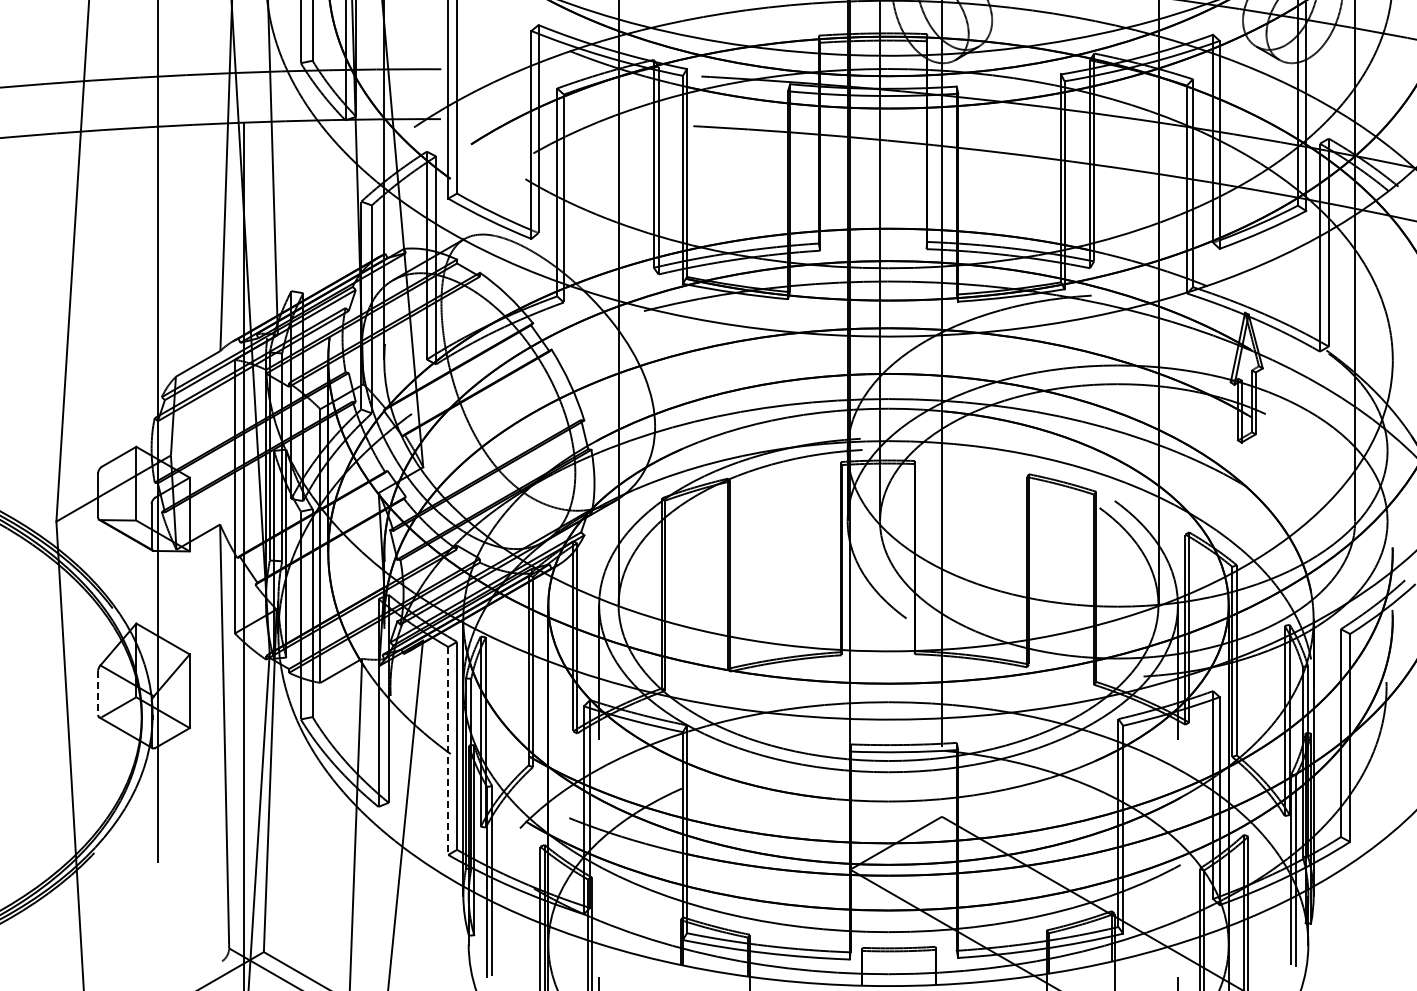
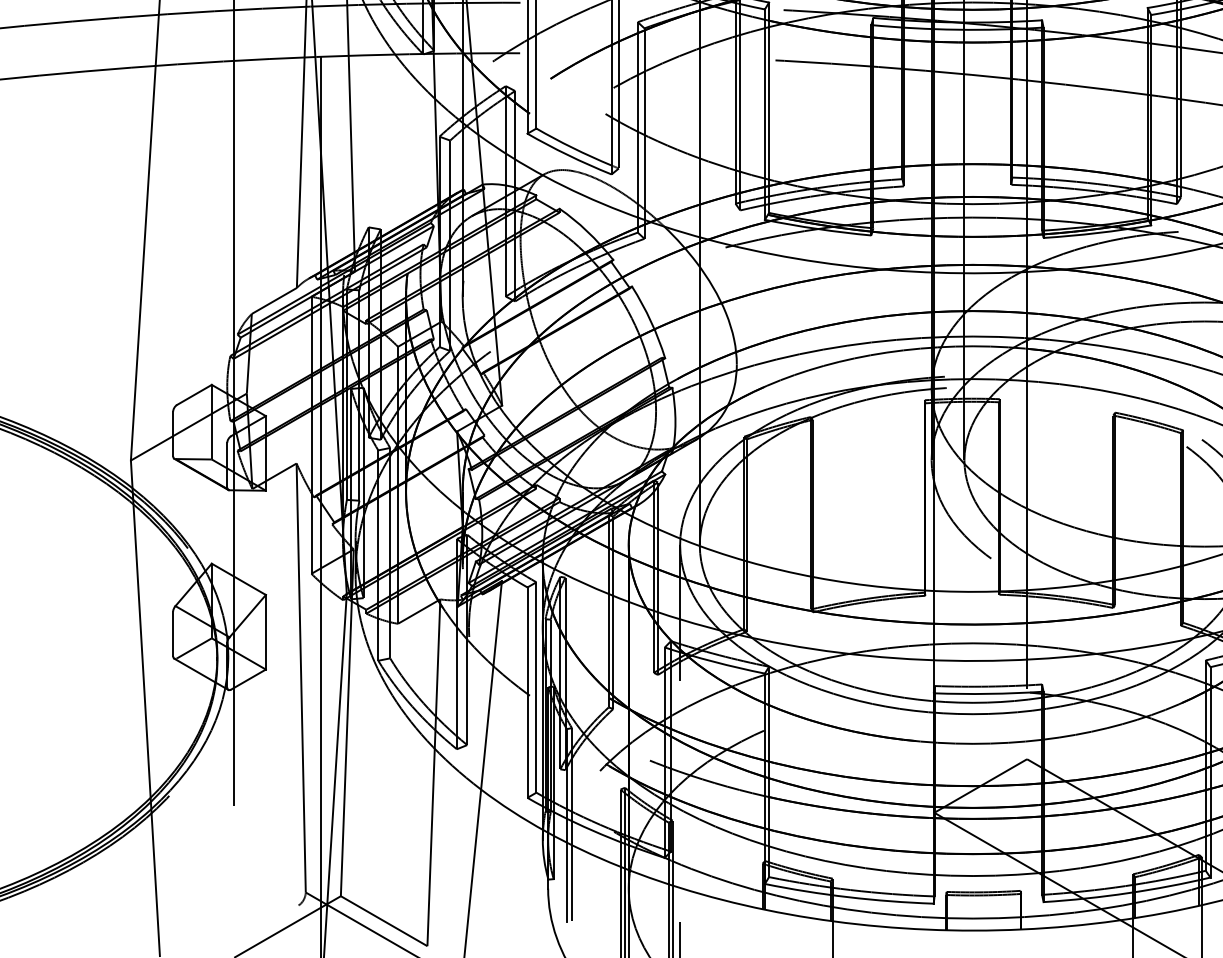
line: (98, 693) -> (173, 634), dashed -> solid
line: (448, 750) -> (527, 692), dashed -> solid

